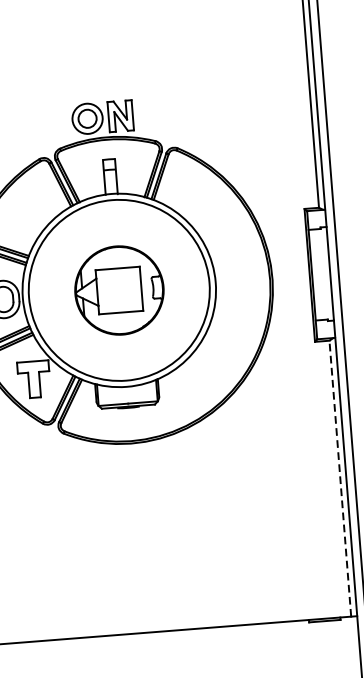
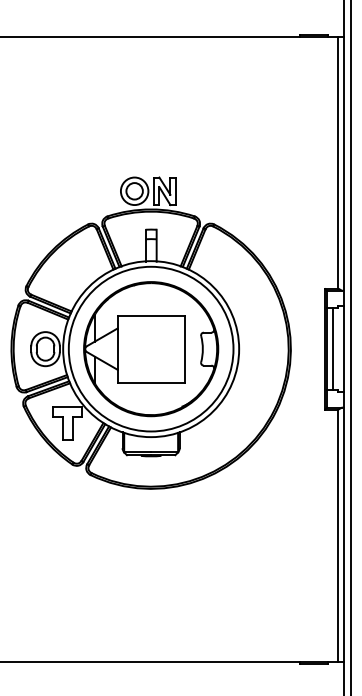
line: (317, 274) -> (332, 348), added
part: (119, 290) -> (151, 349), size x1.67
line: (340, 478) -> (338, 535), dashed -> solid

